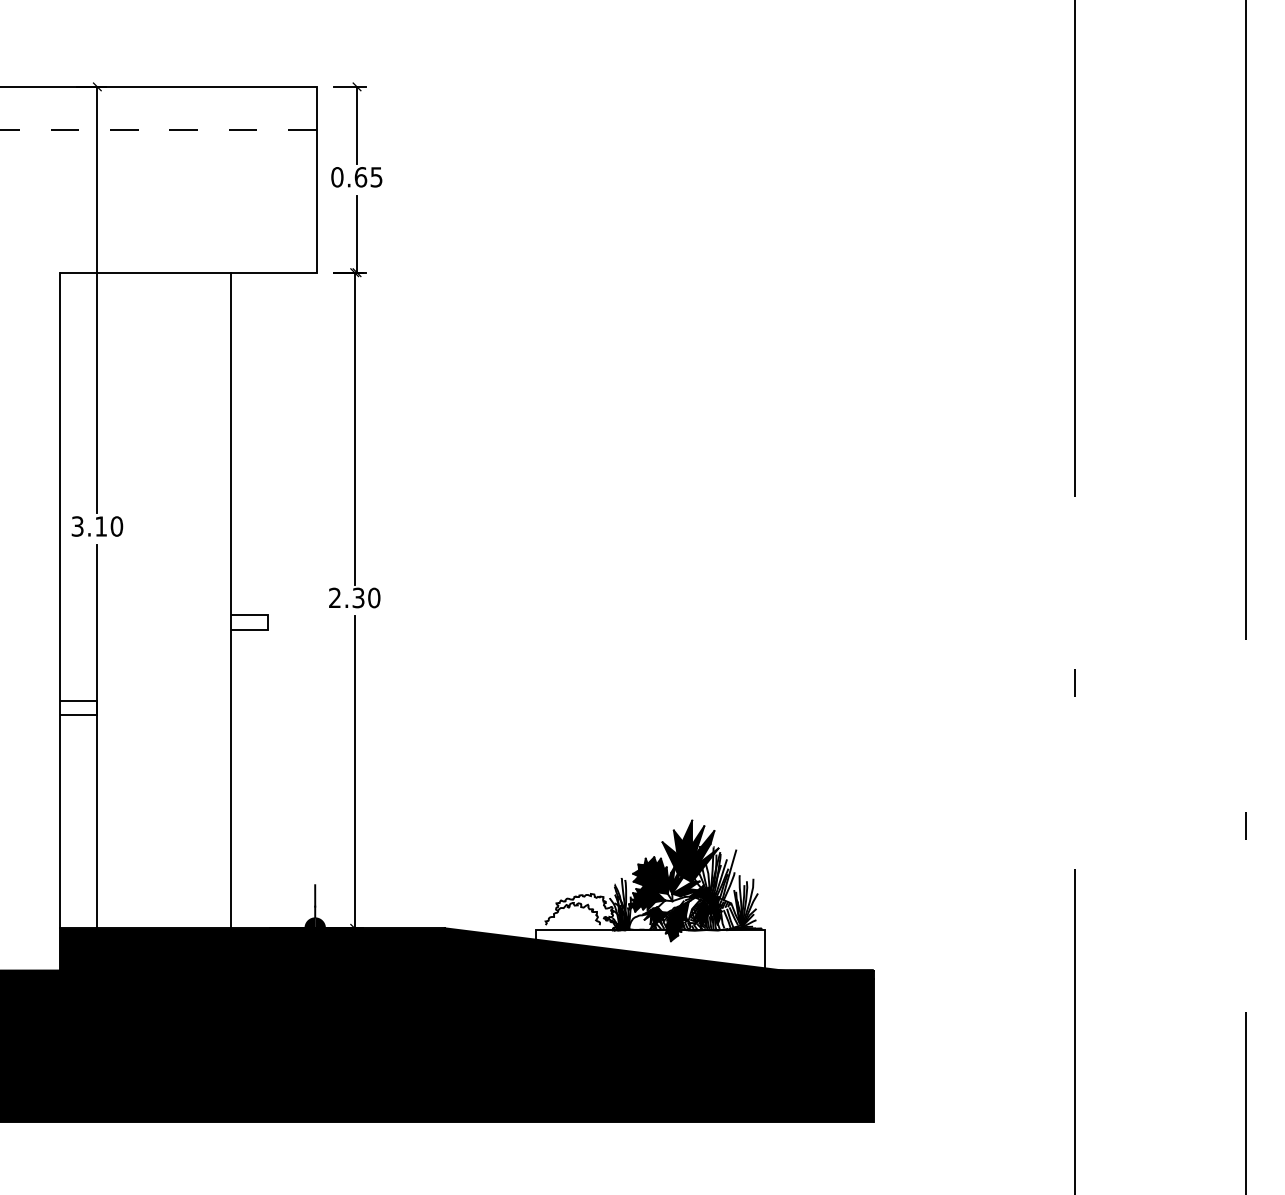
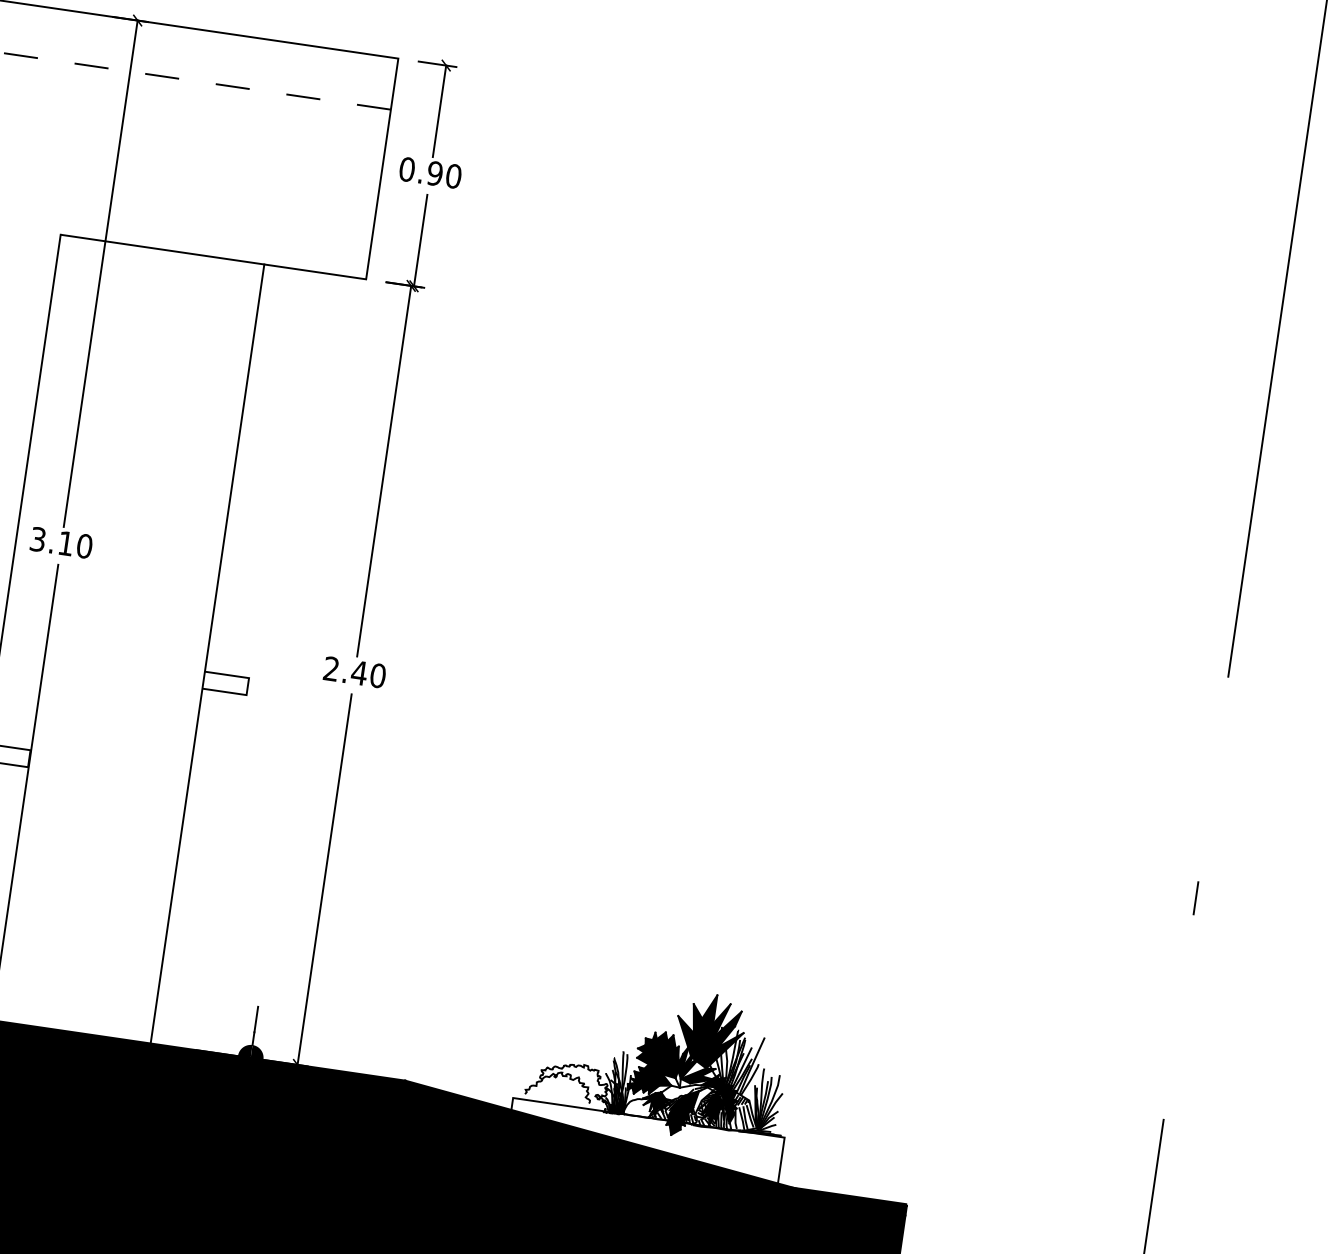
text: (368, 177) -> (444, 175), 0.65 -> 0.90
text: (358, 597) -> (359, 672), 2.30 -> 2.40

